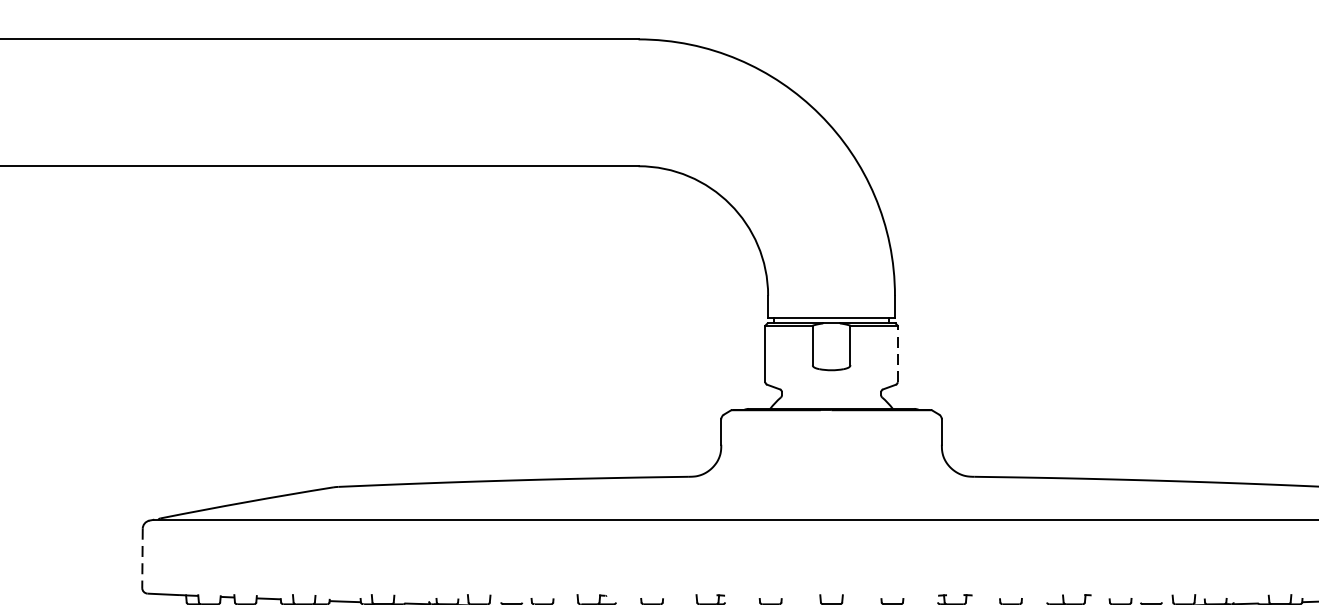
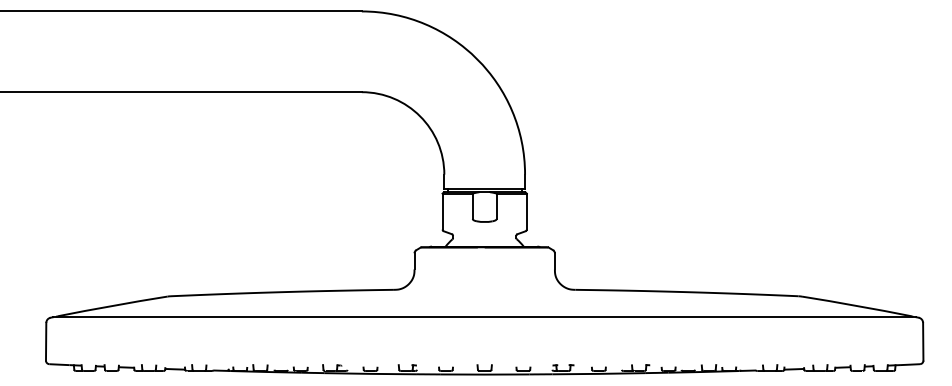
line: (897, 353) -> (526, 211), dashed -> solid
line: (143, 557) -> (46, 341), dashed -> solid

